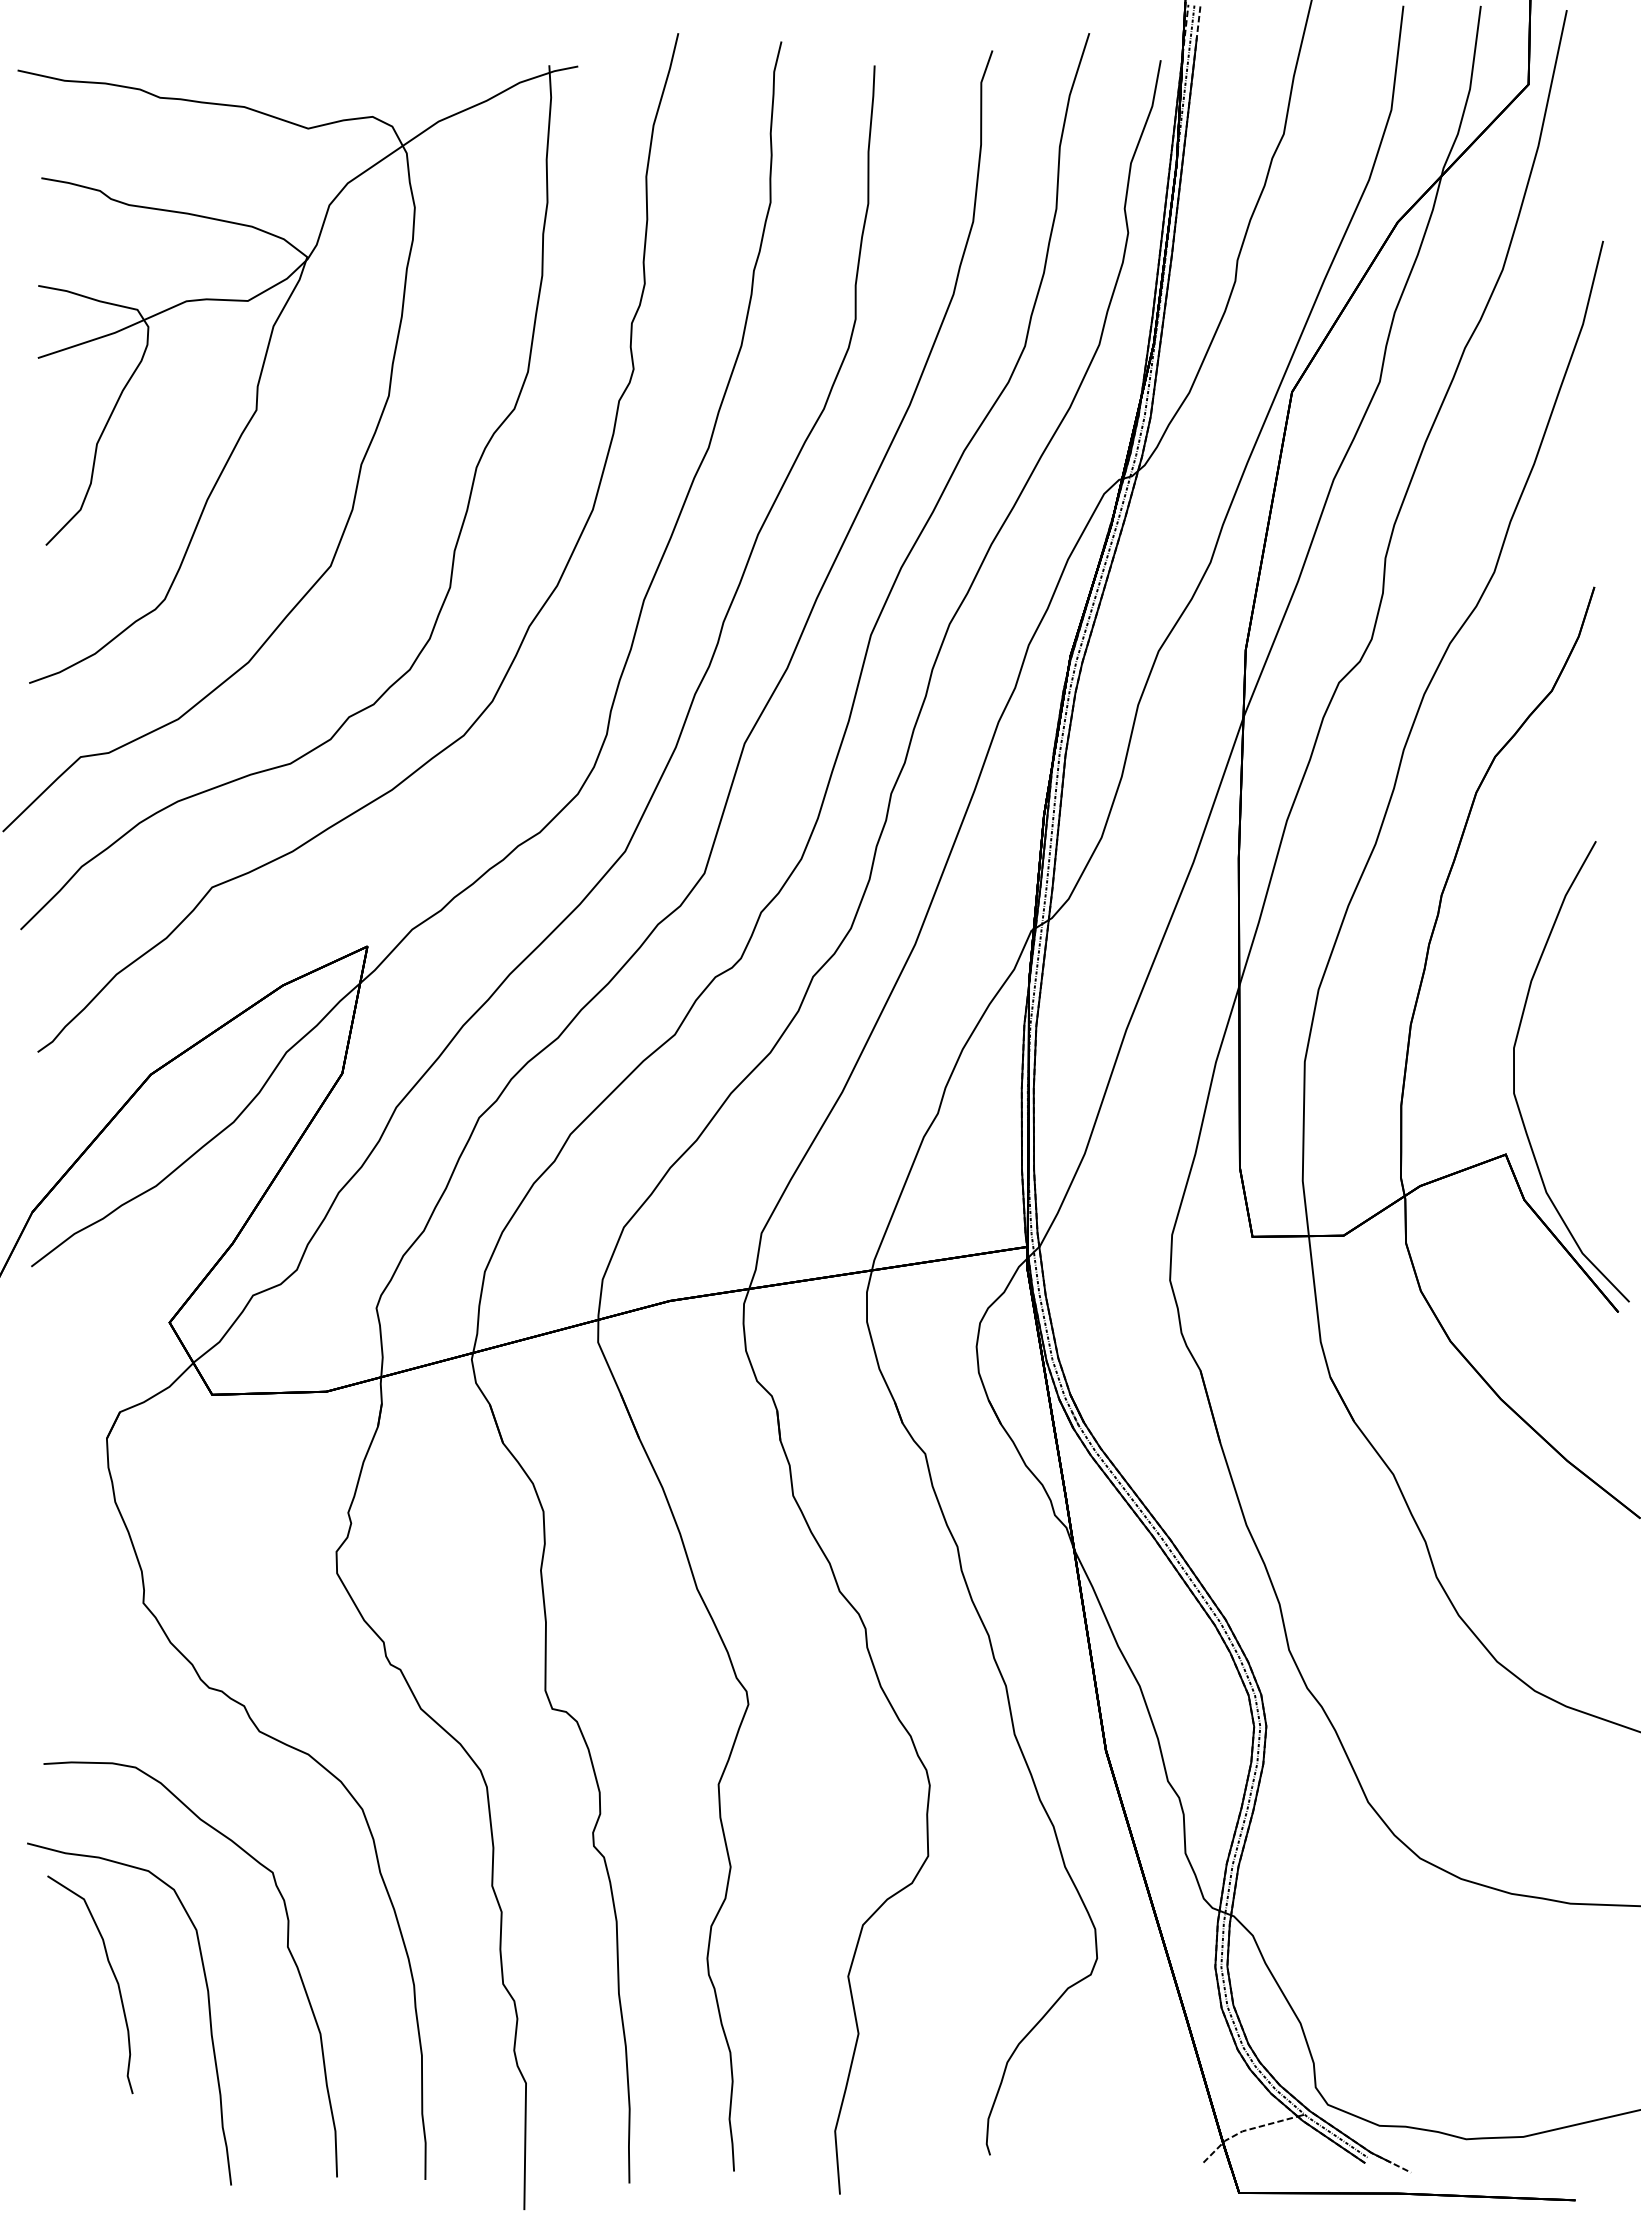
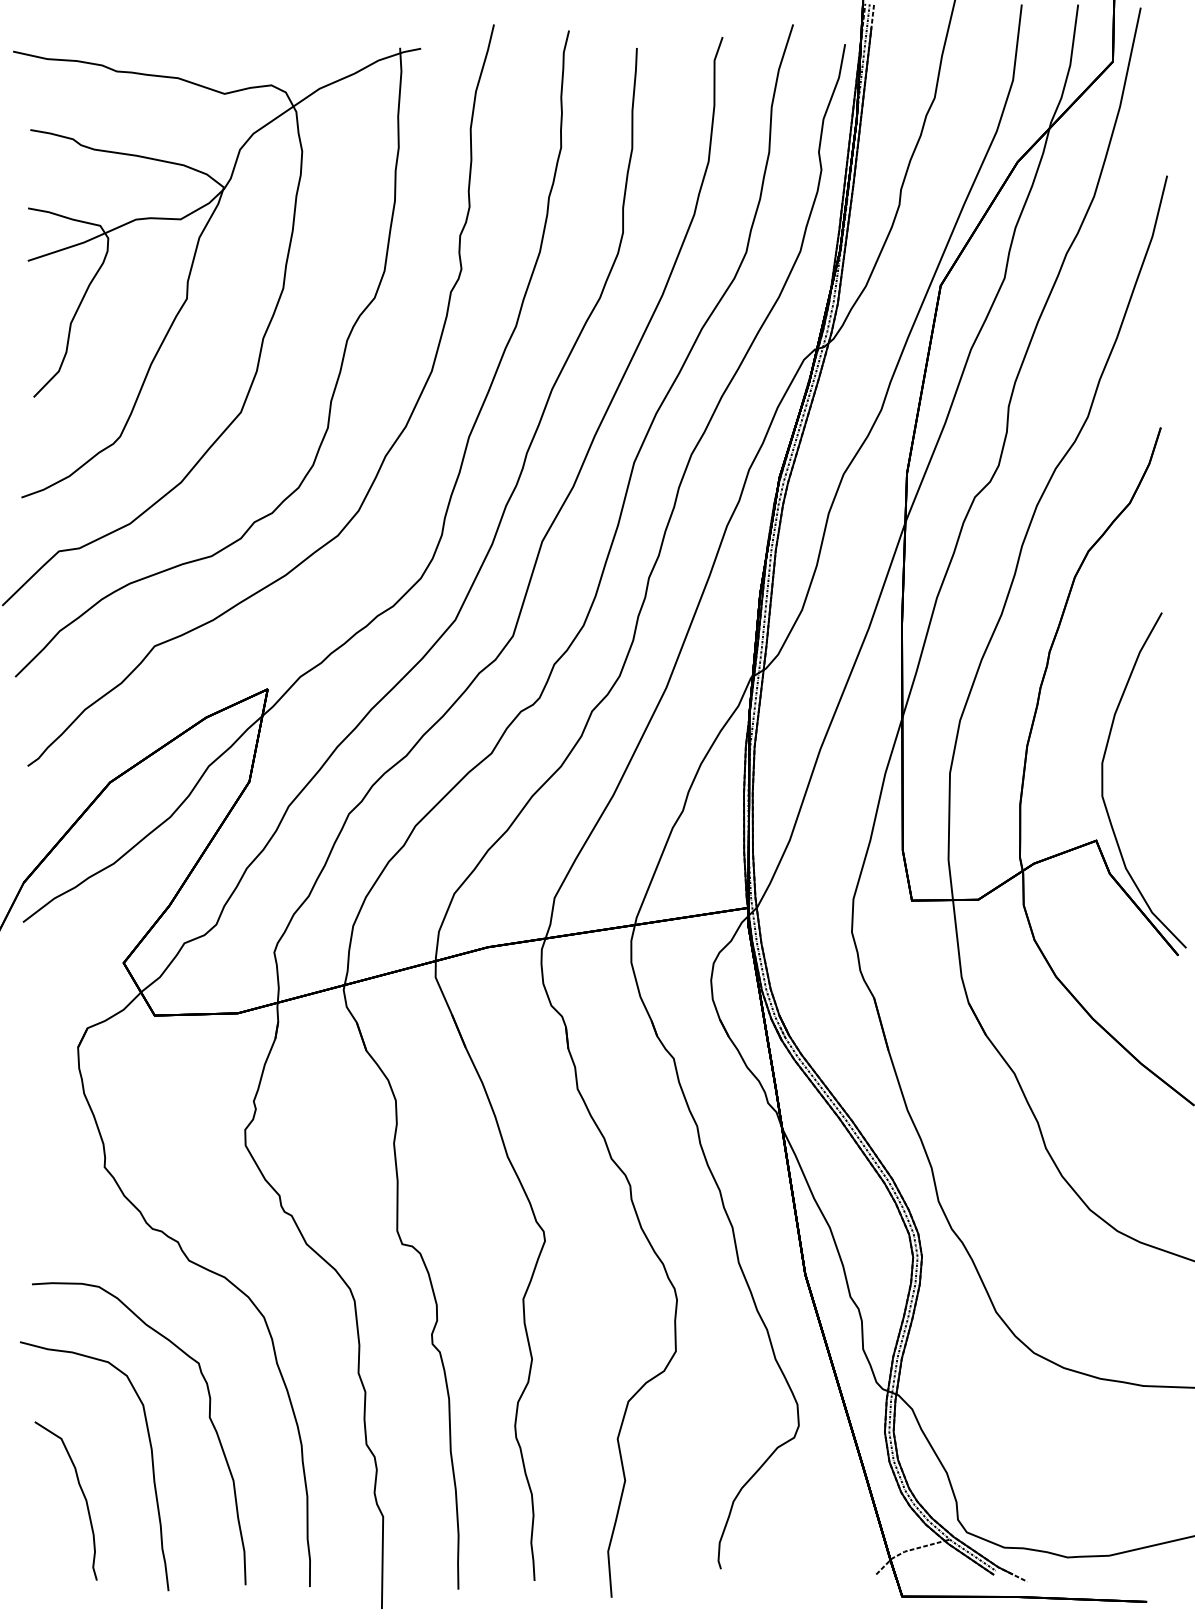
part: (112, 1973) -> (82, 1492), moved

